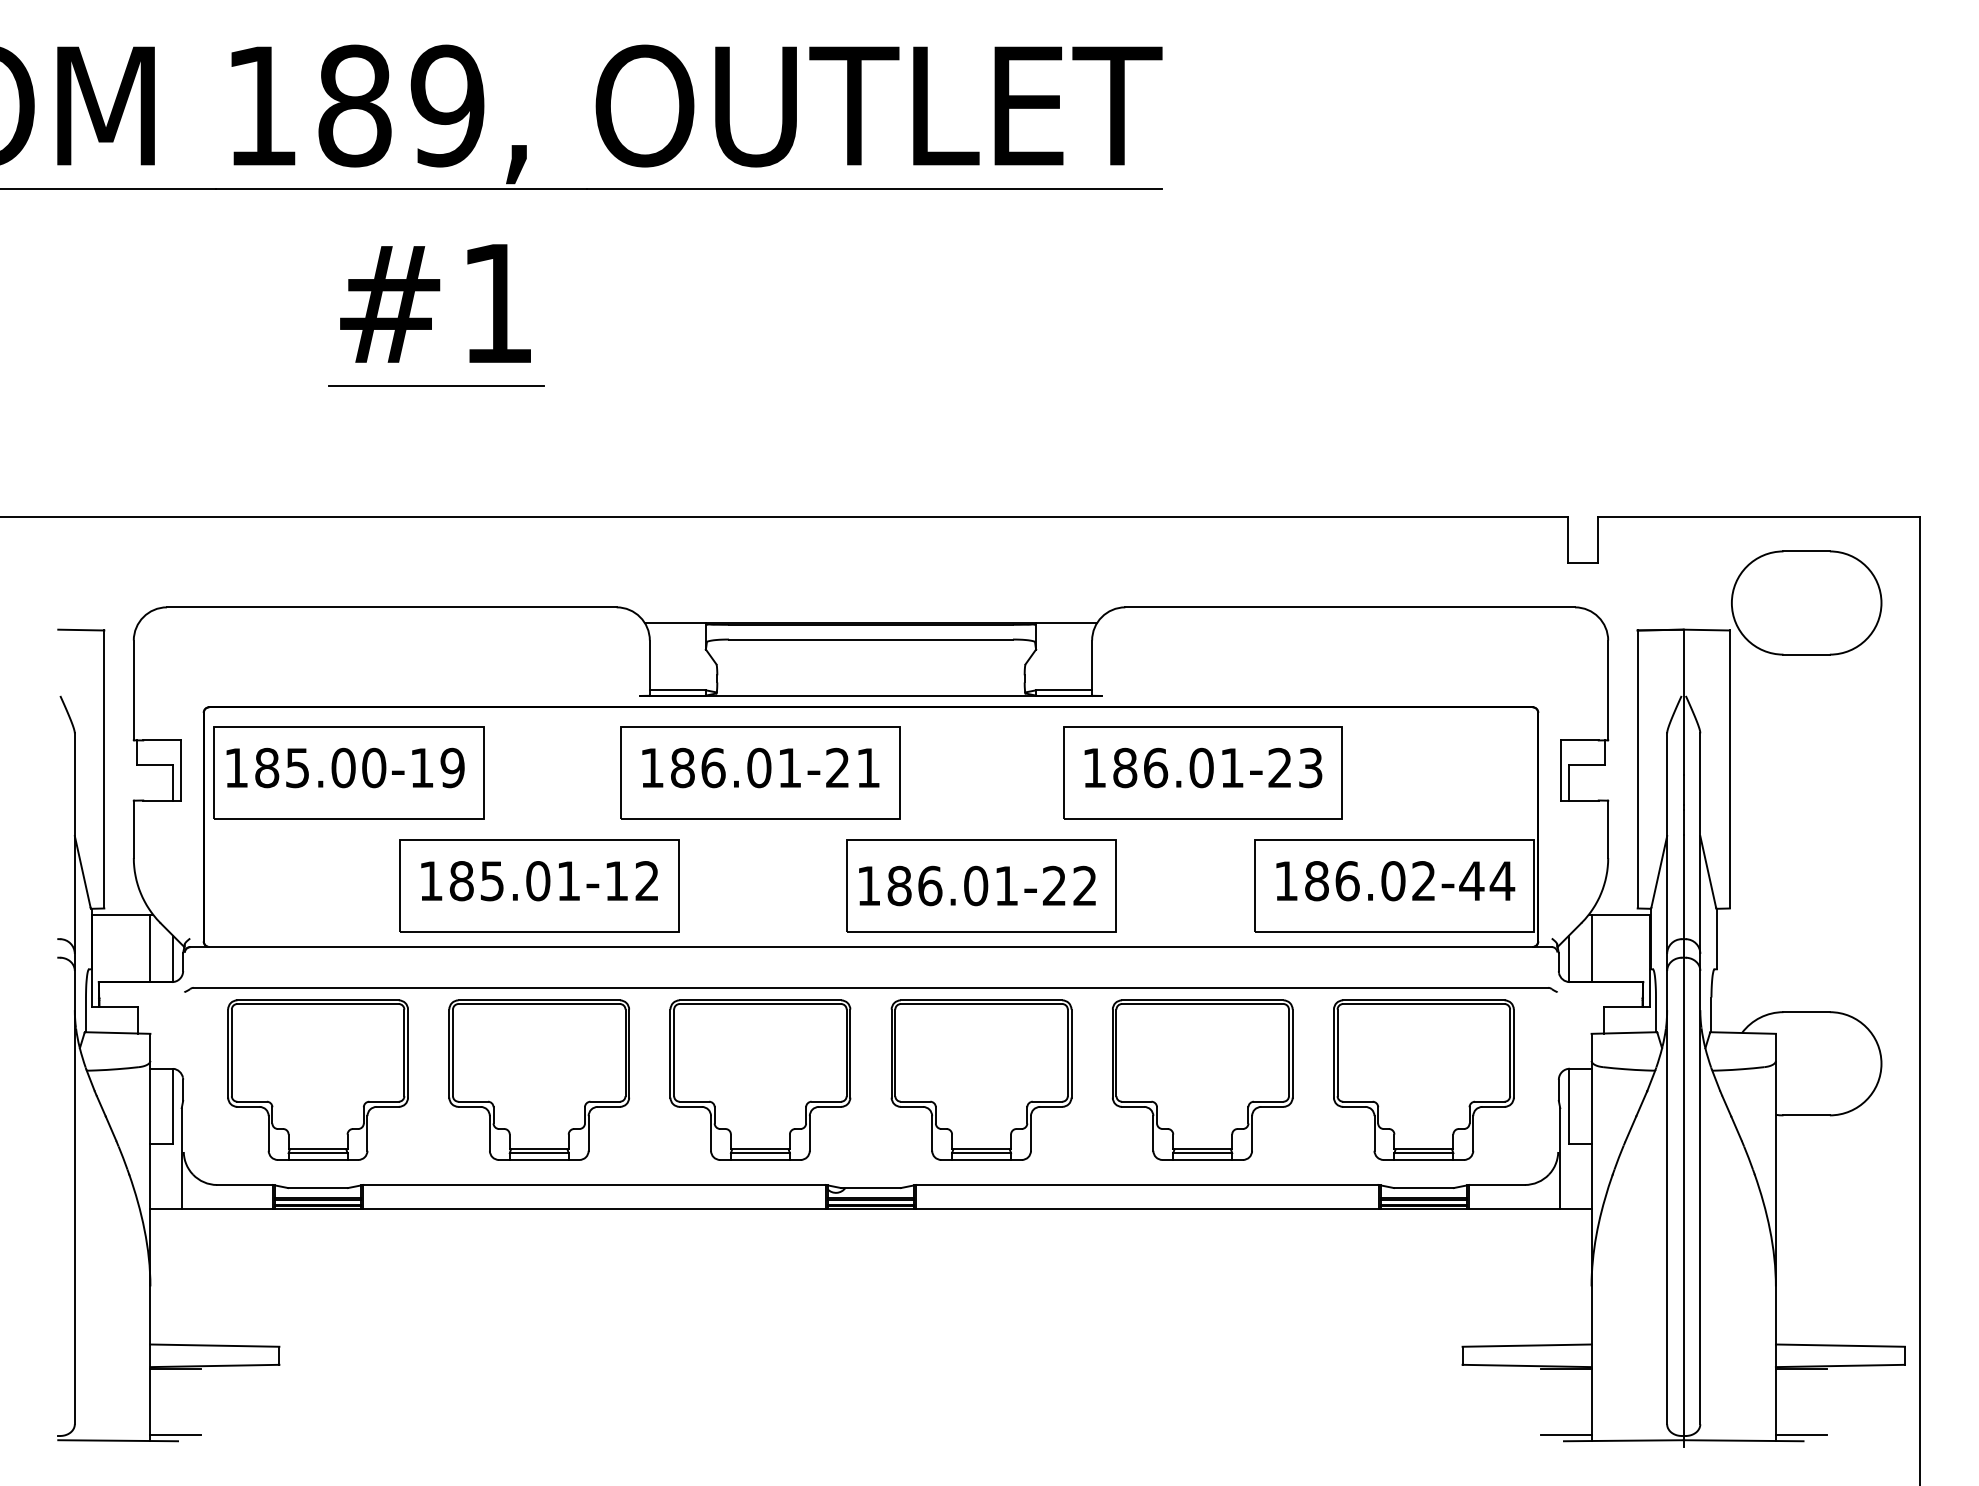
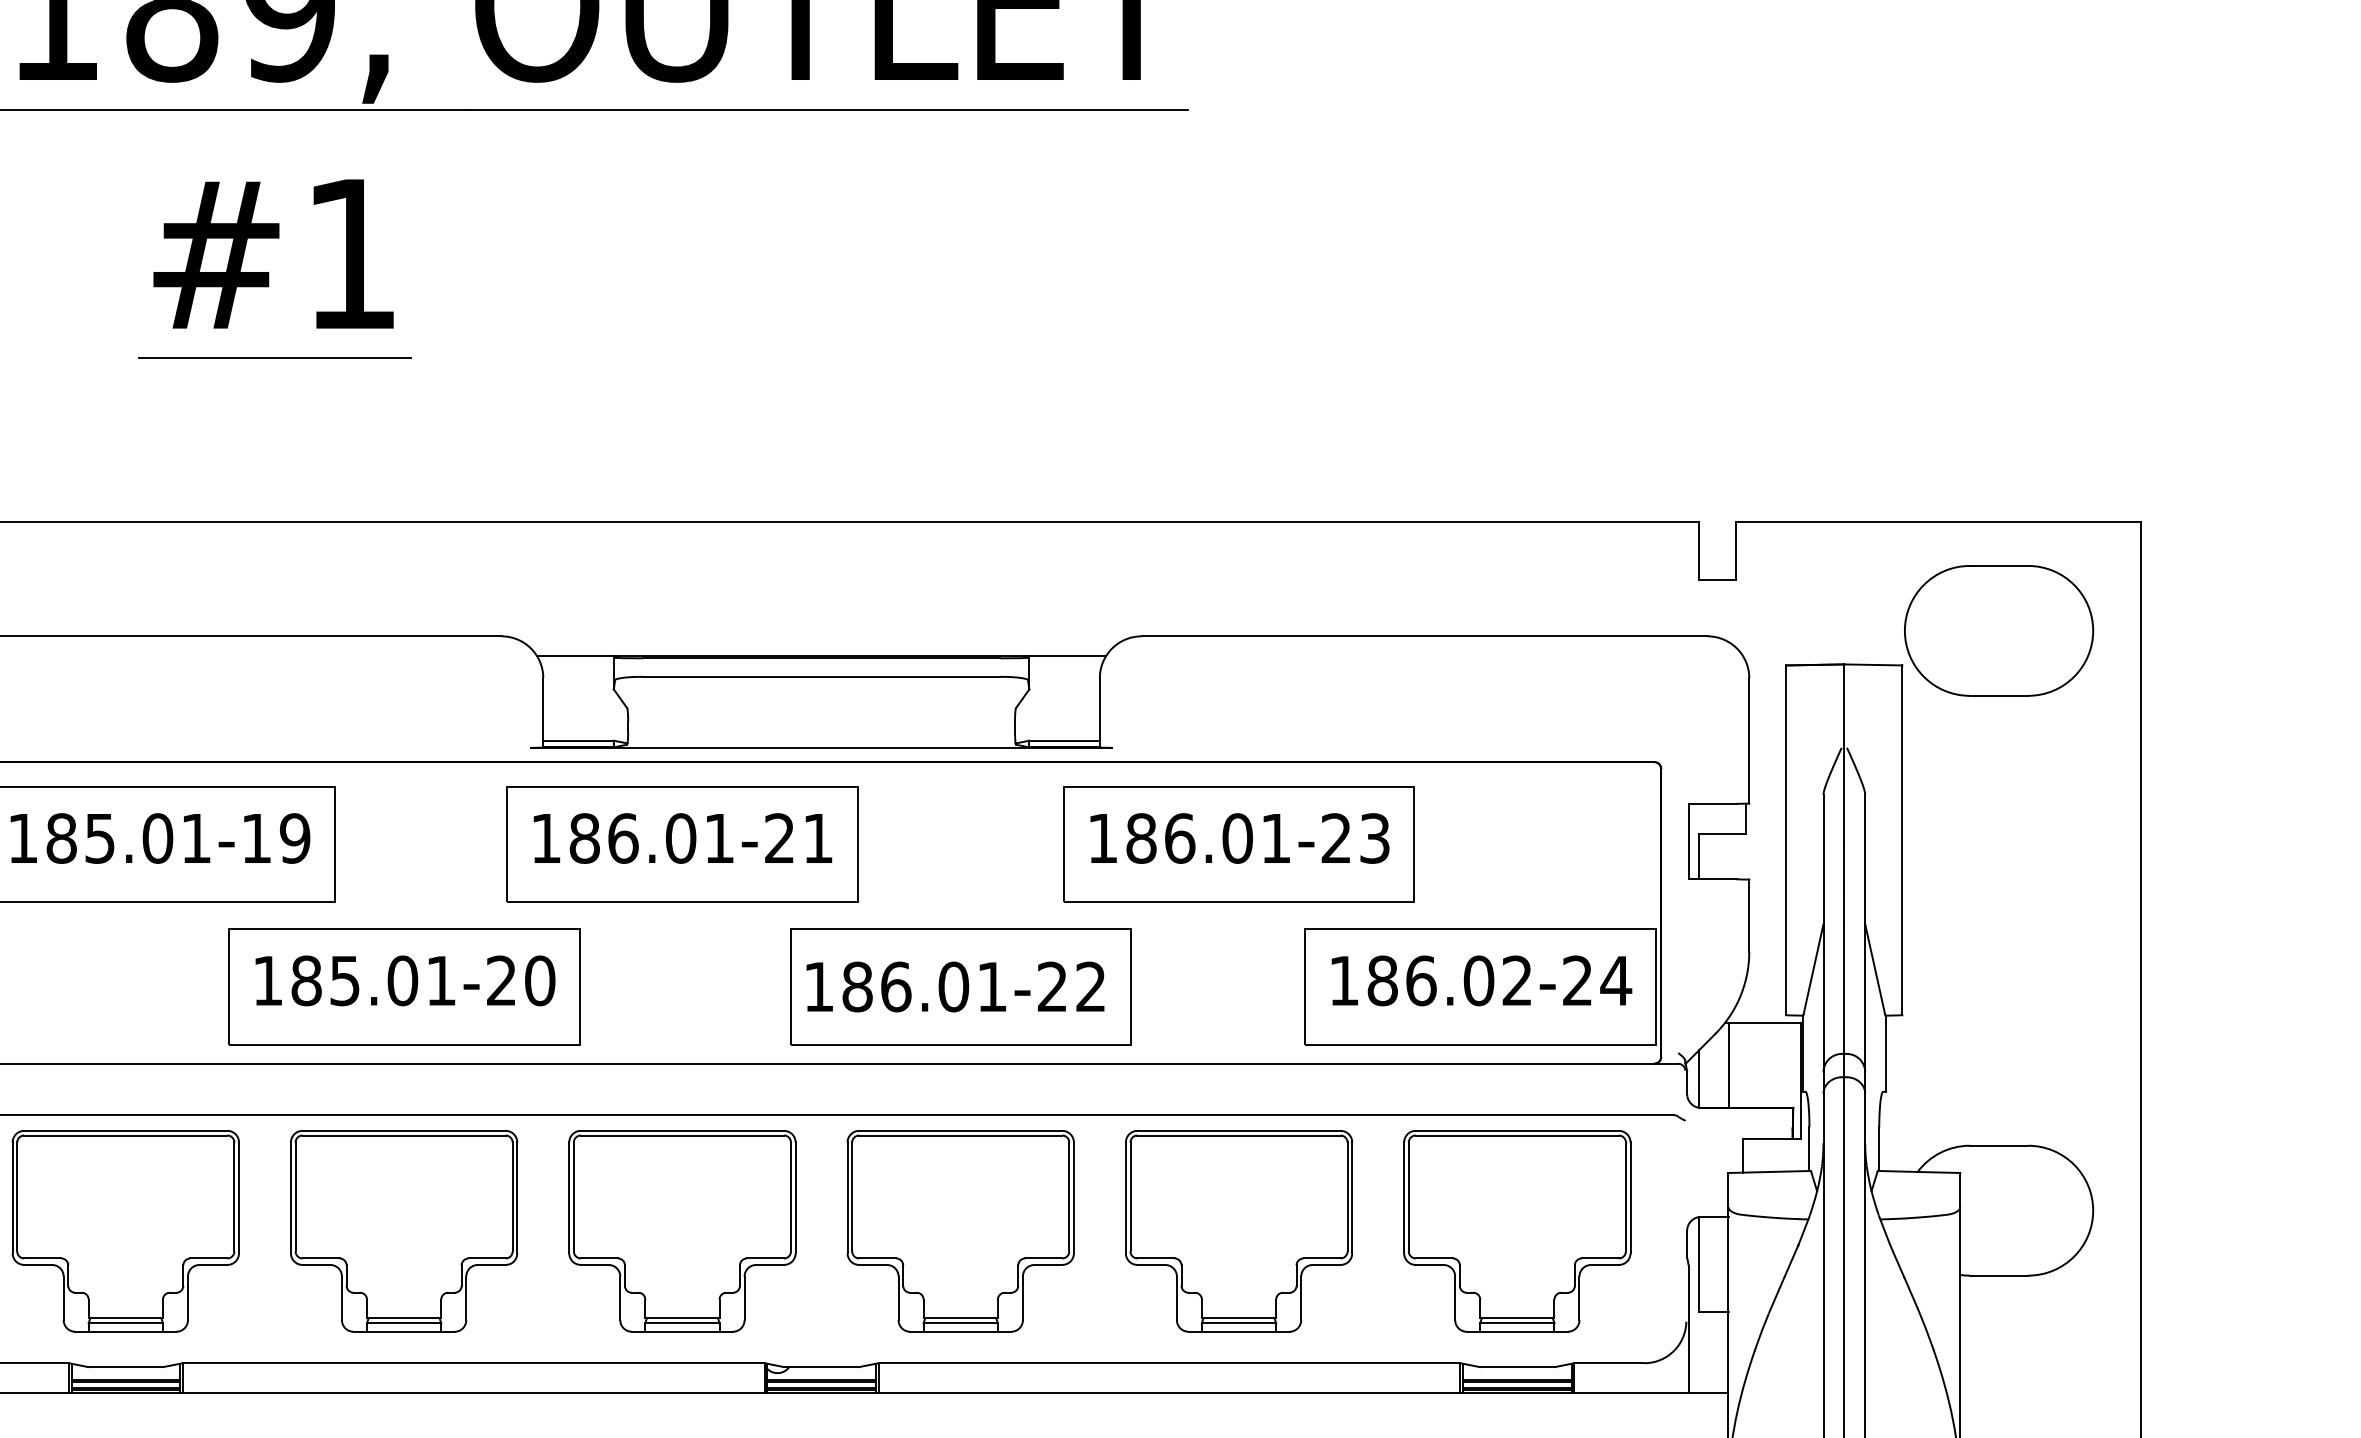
text: (374, 767) -> (196, 837), 185.00-19 -> 185.01-19
text: (1471, 880) -> (1577, 980), 186.02-44 -> 186.02-24
text: (632, 881) -> (521, 981), 185.01-12 -> 185.01-20

